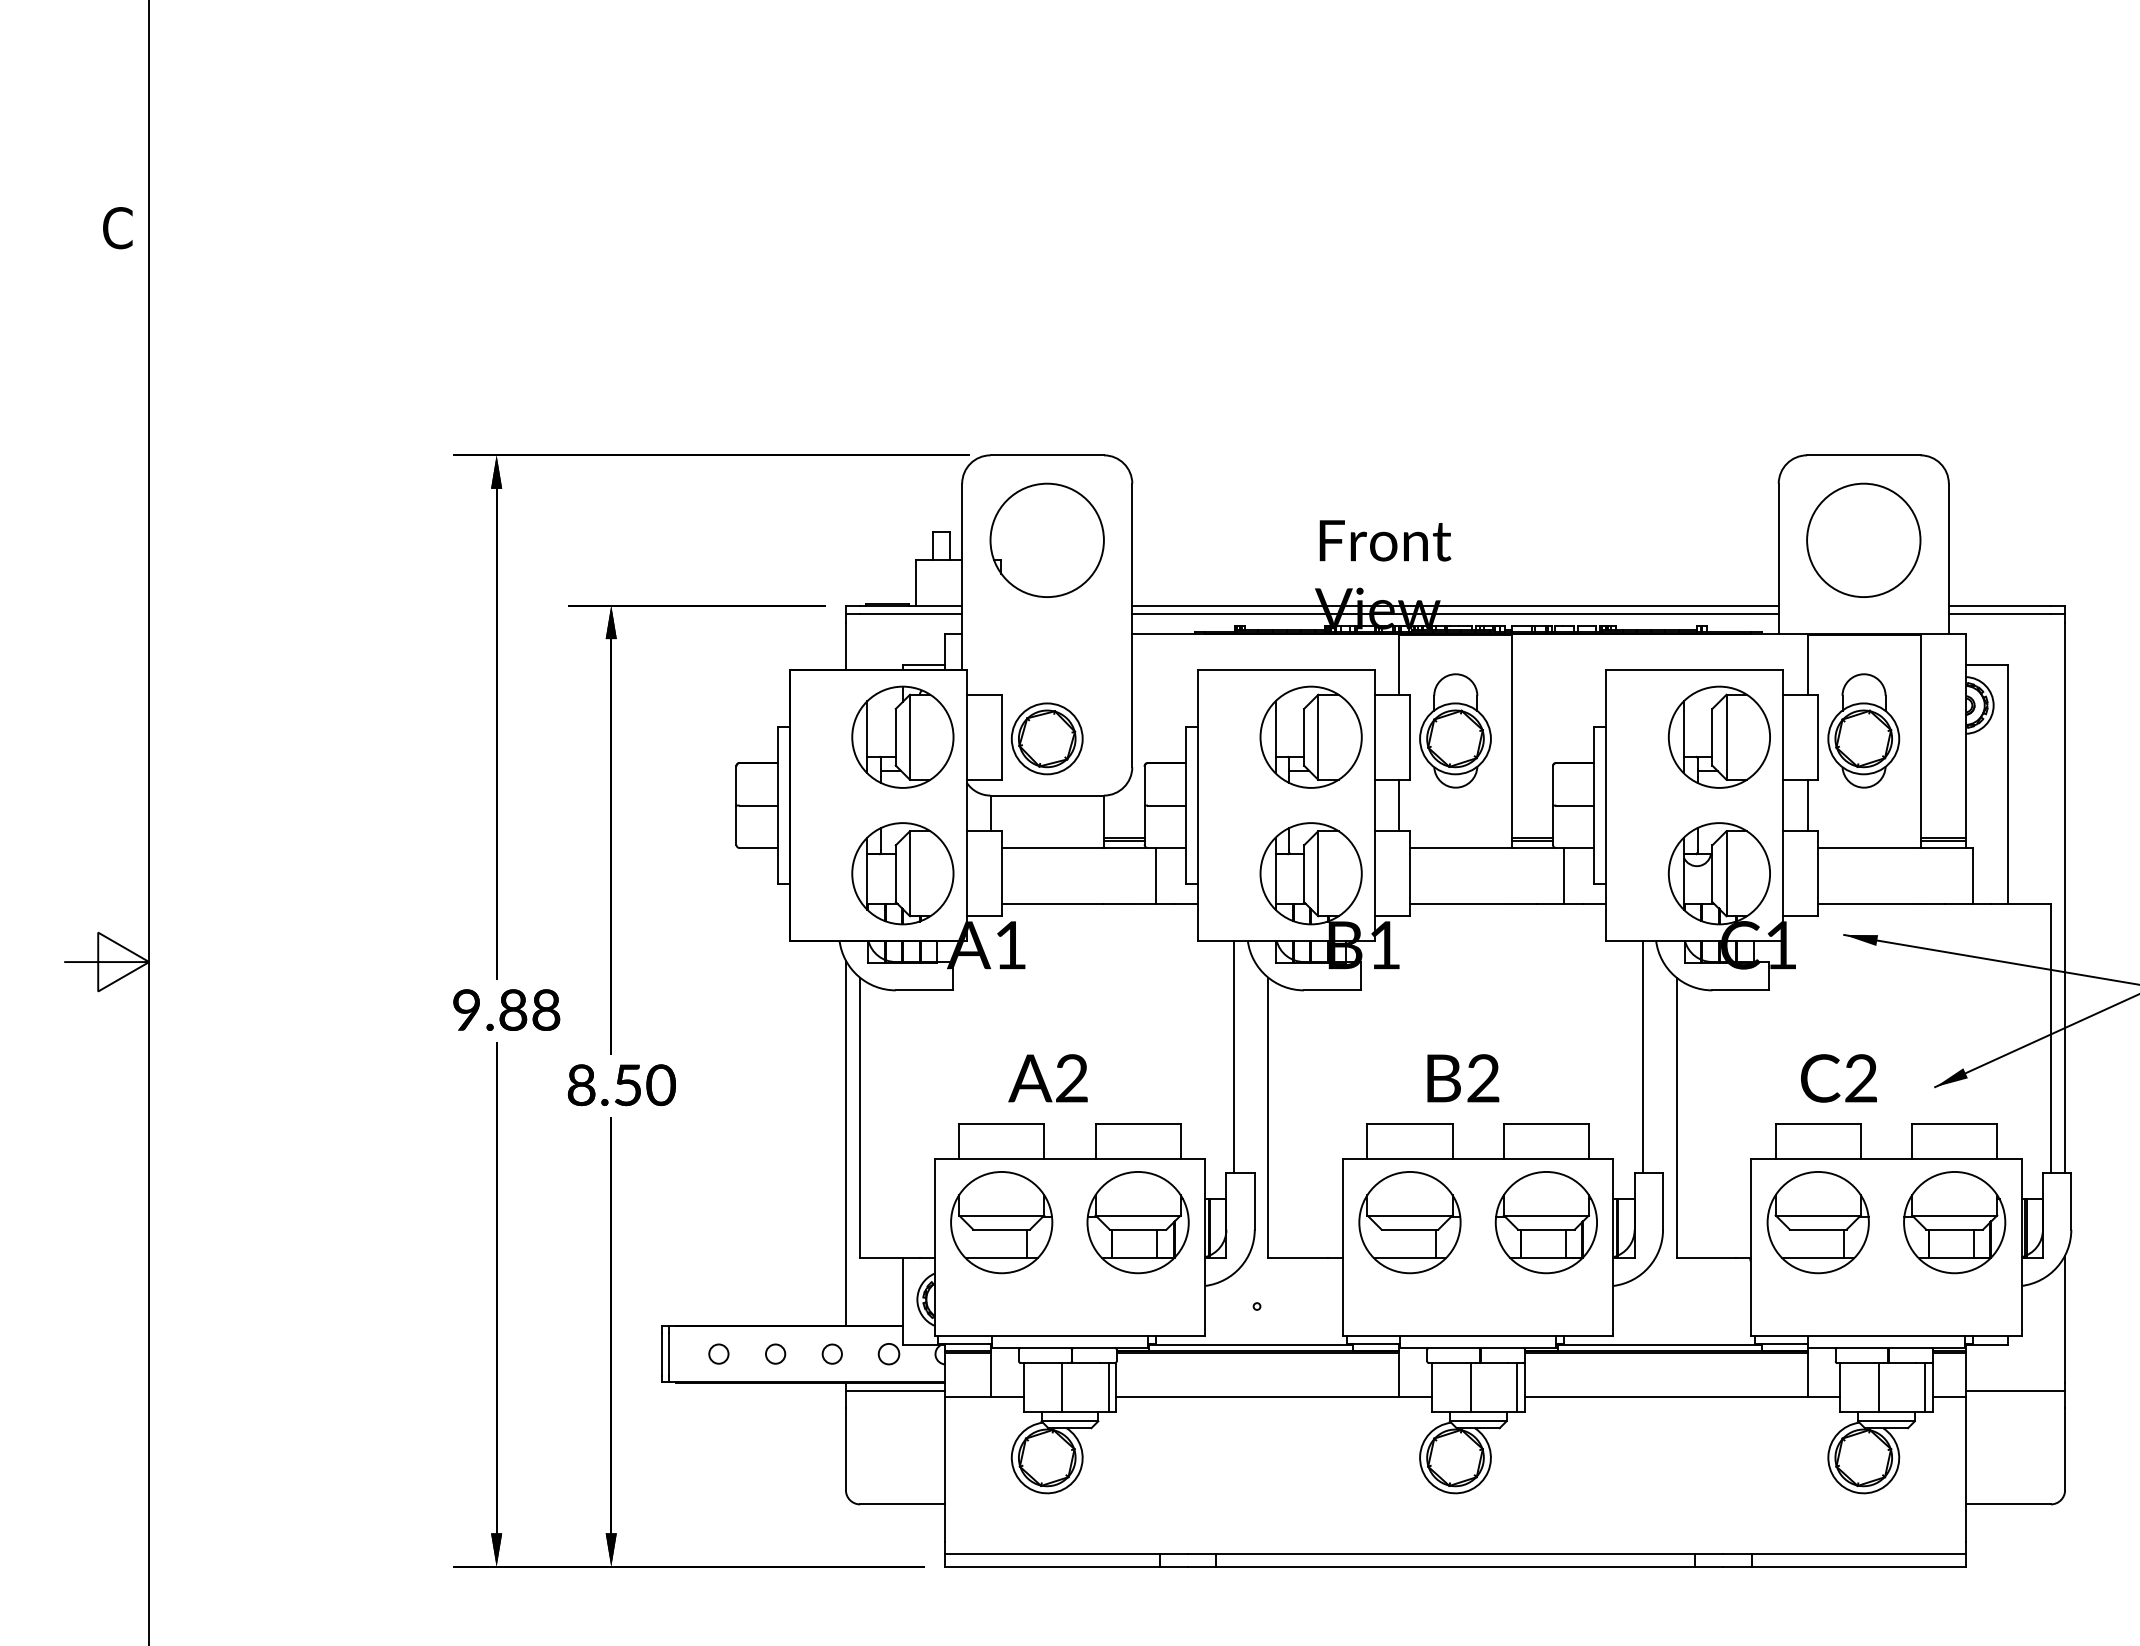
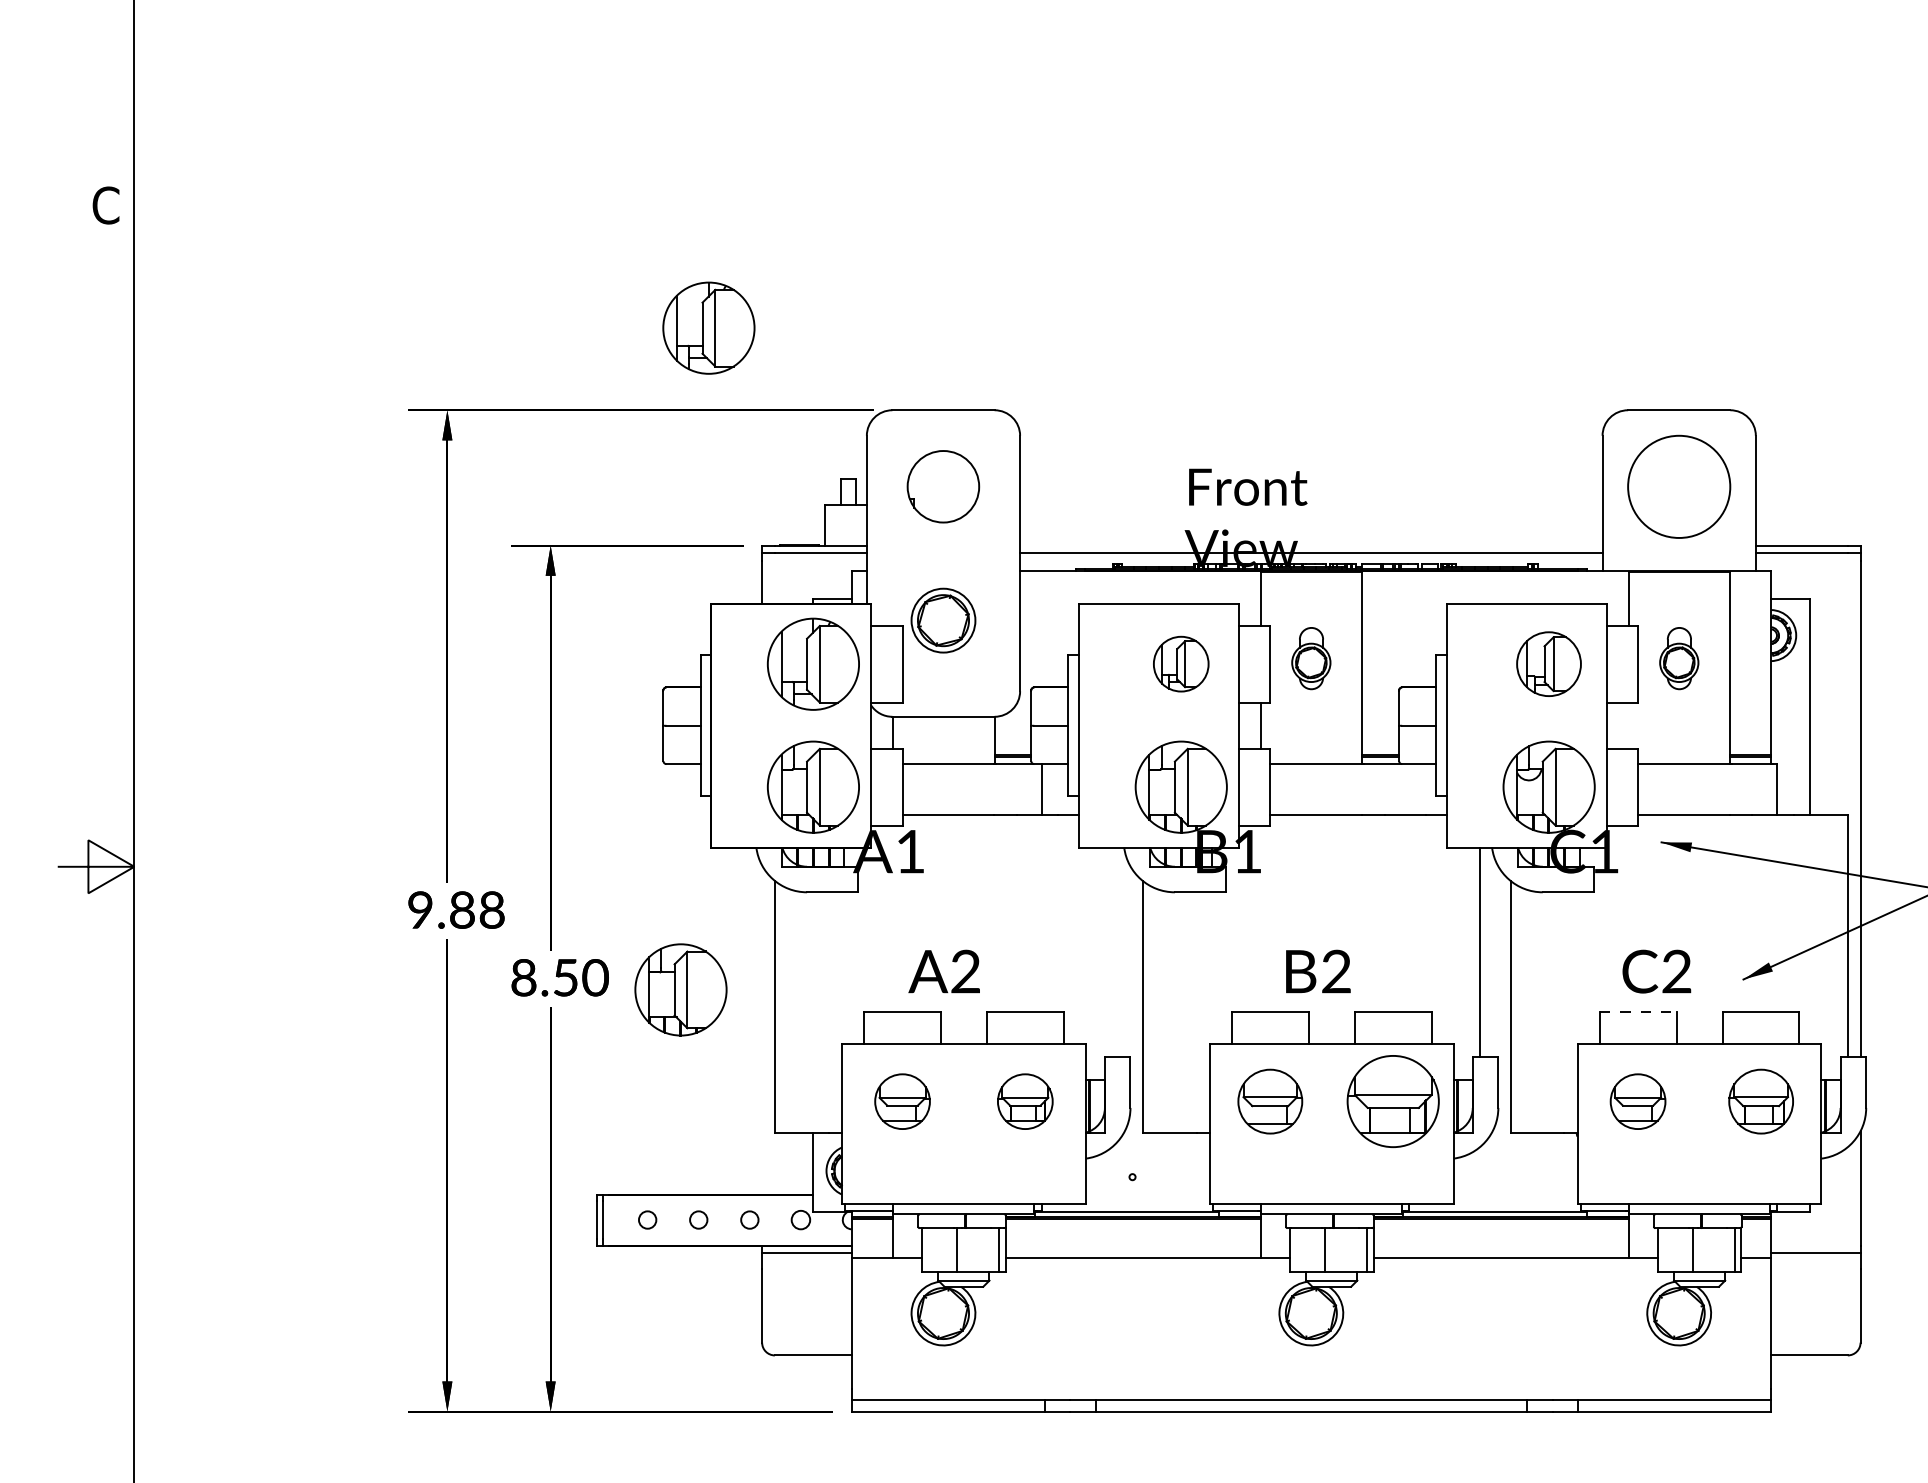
part: (786, 363) -> (708, 327), added
part: (1046, 539) -> (942, 486), size x0.7
line: (1455, 605) -> (1311, 545), removed
part: (1455, 730) -> (1311, 658), size x0.6
part: (1863, 730) -> (1678, 658), size x0.6
part: (1310, 736) -> (1180, 663), size x0.6
part: (1718, 736) -> (1548, 663), size x0.7
part: (1046, 738) -> (942, 620), moved
line: (1807, 805) -> (1628, 725), removed
line: (1564, 876) -> (1409, 789), removed
line: (1234, 1056) -> (1112, 951), removed
part: (755, 1098) -> (680, 989), added
line: (1818, 1123) -> (1638, 1012), solid -> dashed
line: (845, 1142) -> (761, 1029), removed
part: (1001, 1222) -> (902, 1101), size x0.6
part: (1137, 1222) -> (1024, 1101), size x0.6
part: (1409, 1222) -> (1269, 1101), size x0.7
part: (1817, 1222) -> (1637, 1101), size x0.6
part: (1954, 1222) -> (1760, 1101), size x0.7

